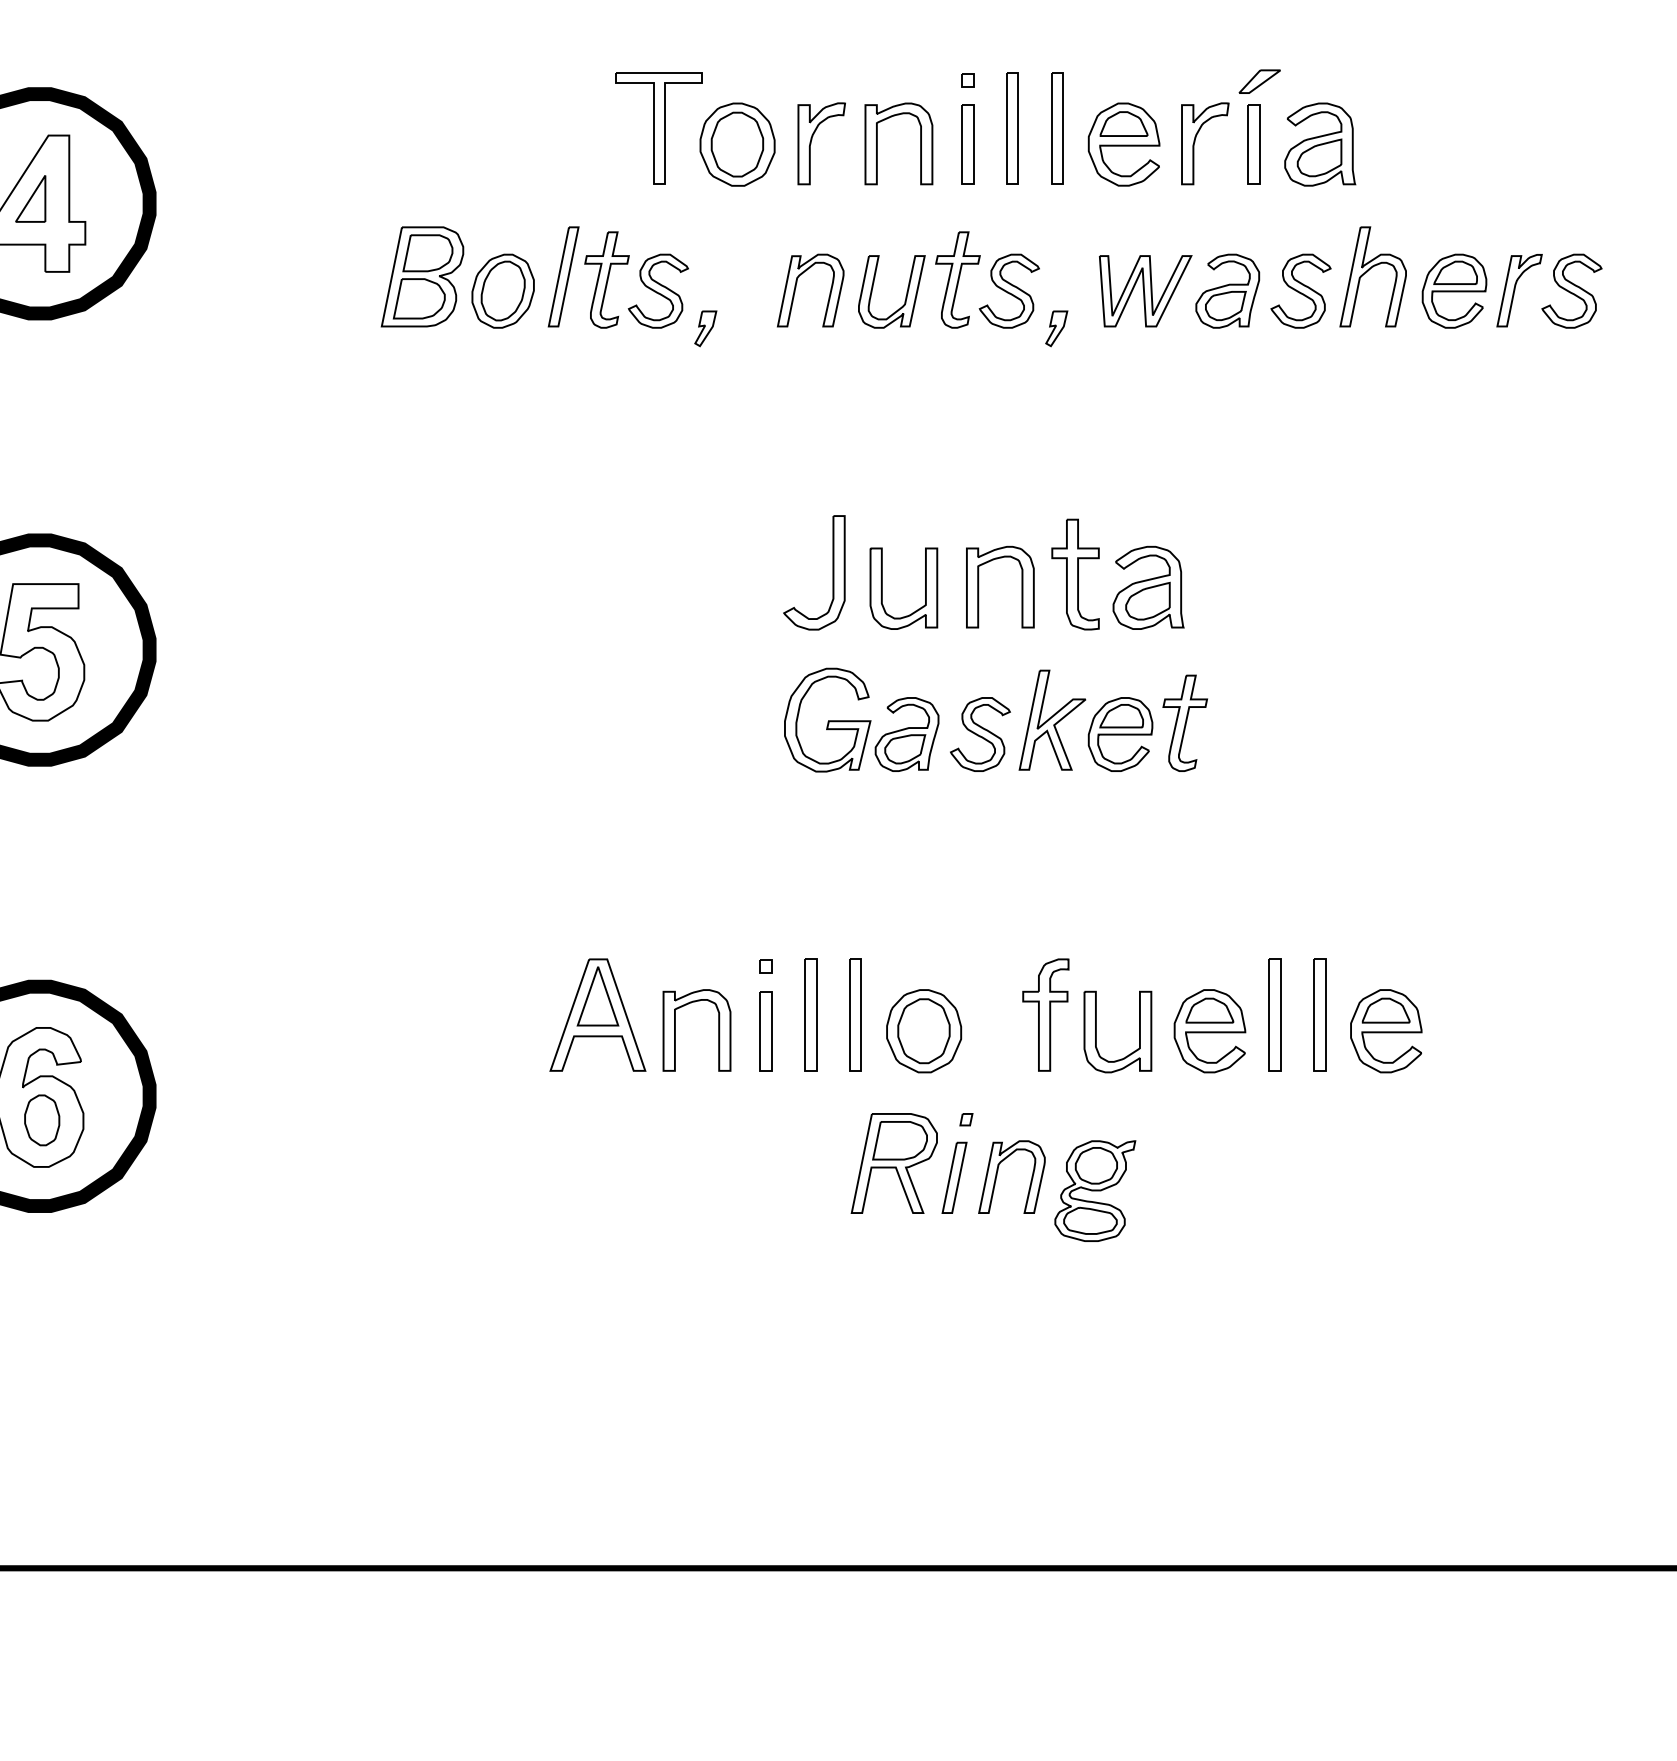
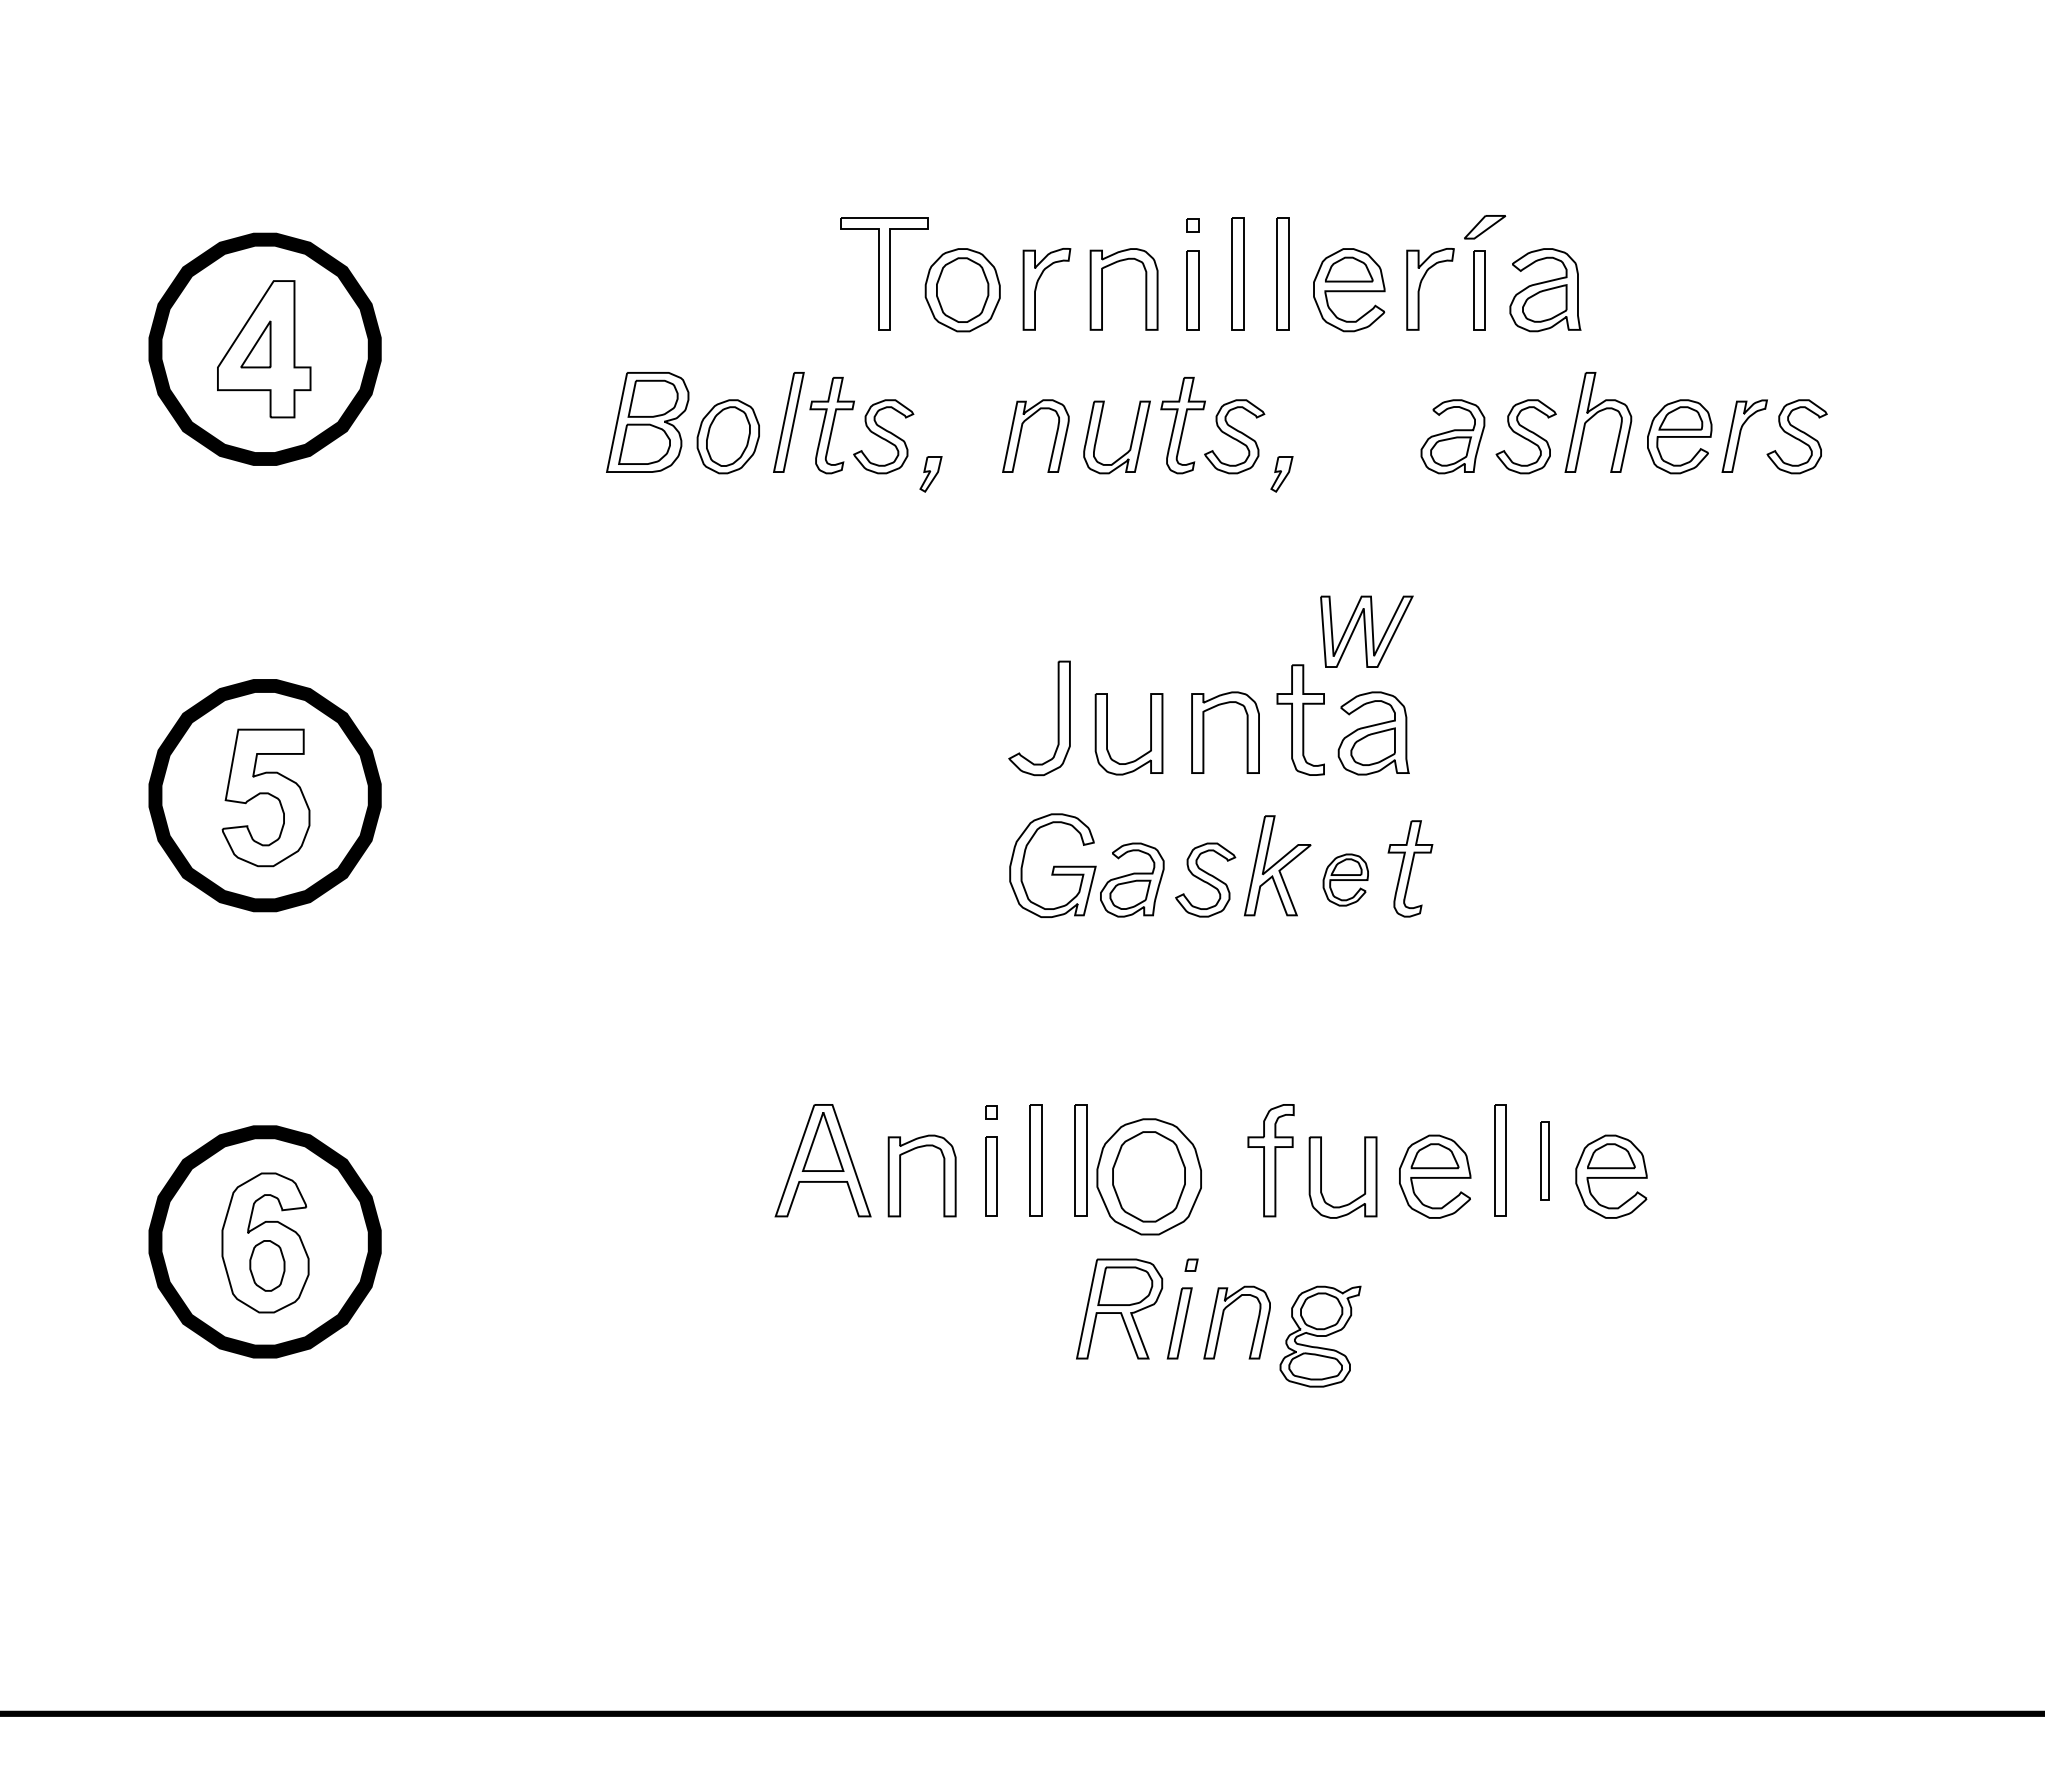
part: (1145, 290) -> (1366, 631), moved
part: (1120, 733) -> (1345, 879), size x0.7
part: (1319, 1014) -> (1544, 1160), size x0.7
part: (924, 1030) -> (1149, 1176), size x1.4

